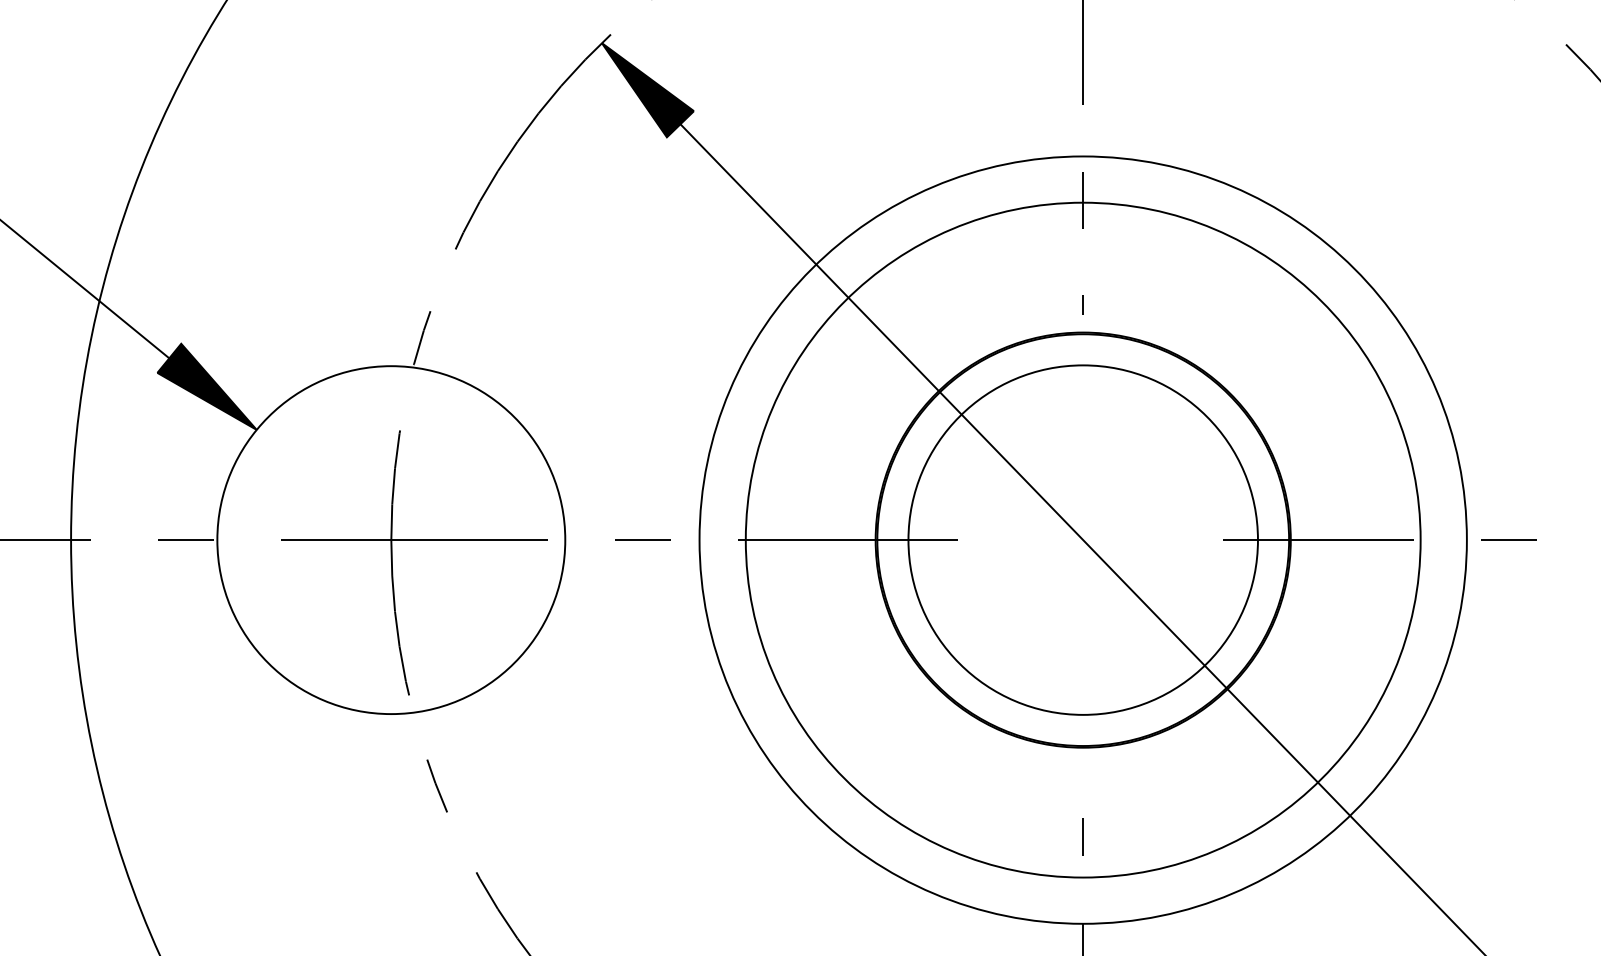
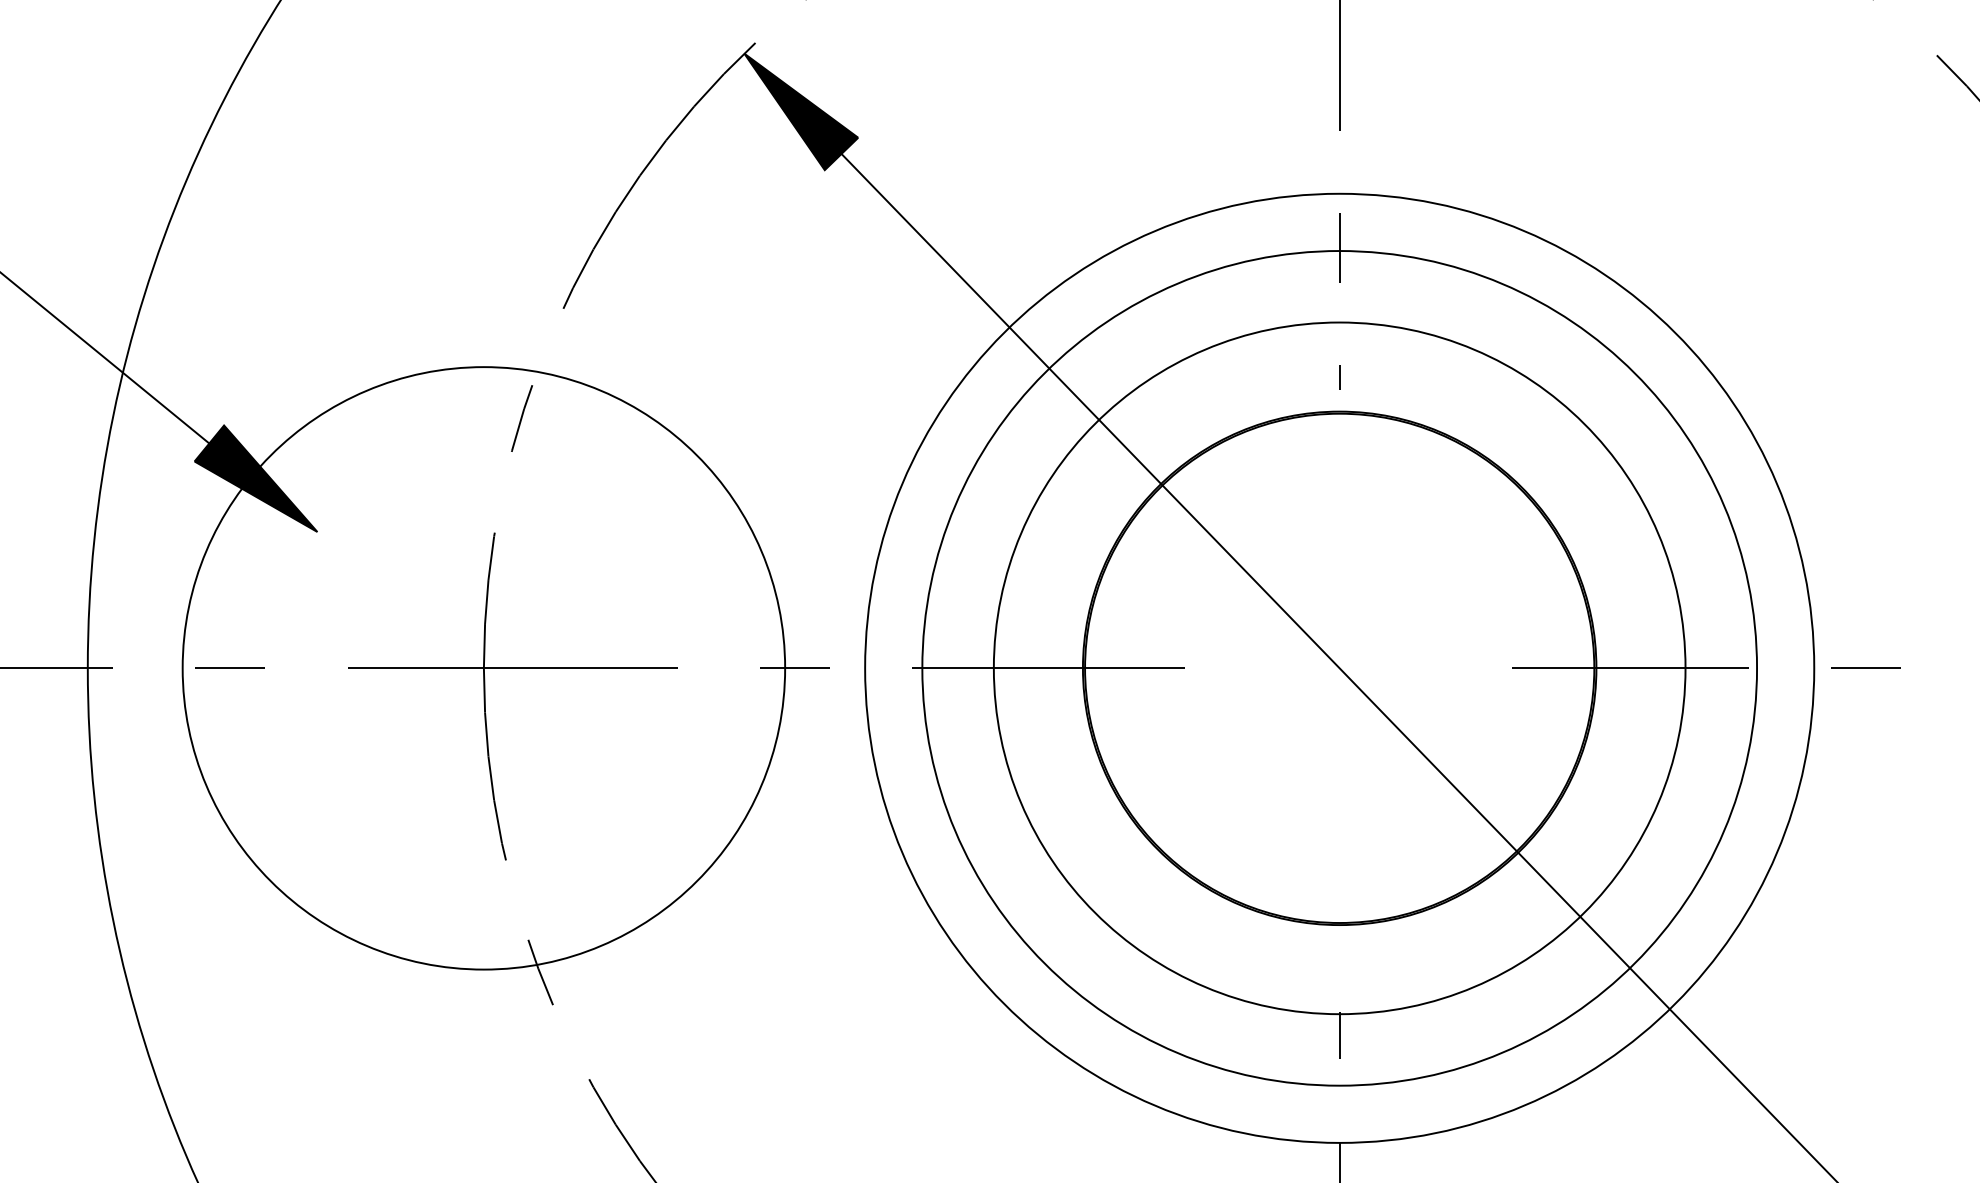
circle: (390, 540) -> (483, 668), size x1.4
circle: (1083, 540) -> (1339, 668), size x1.6

